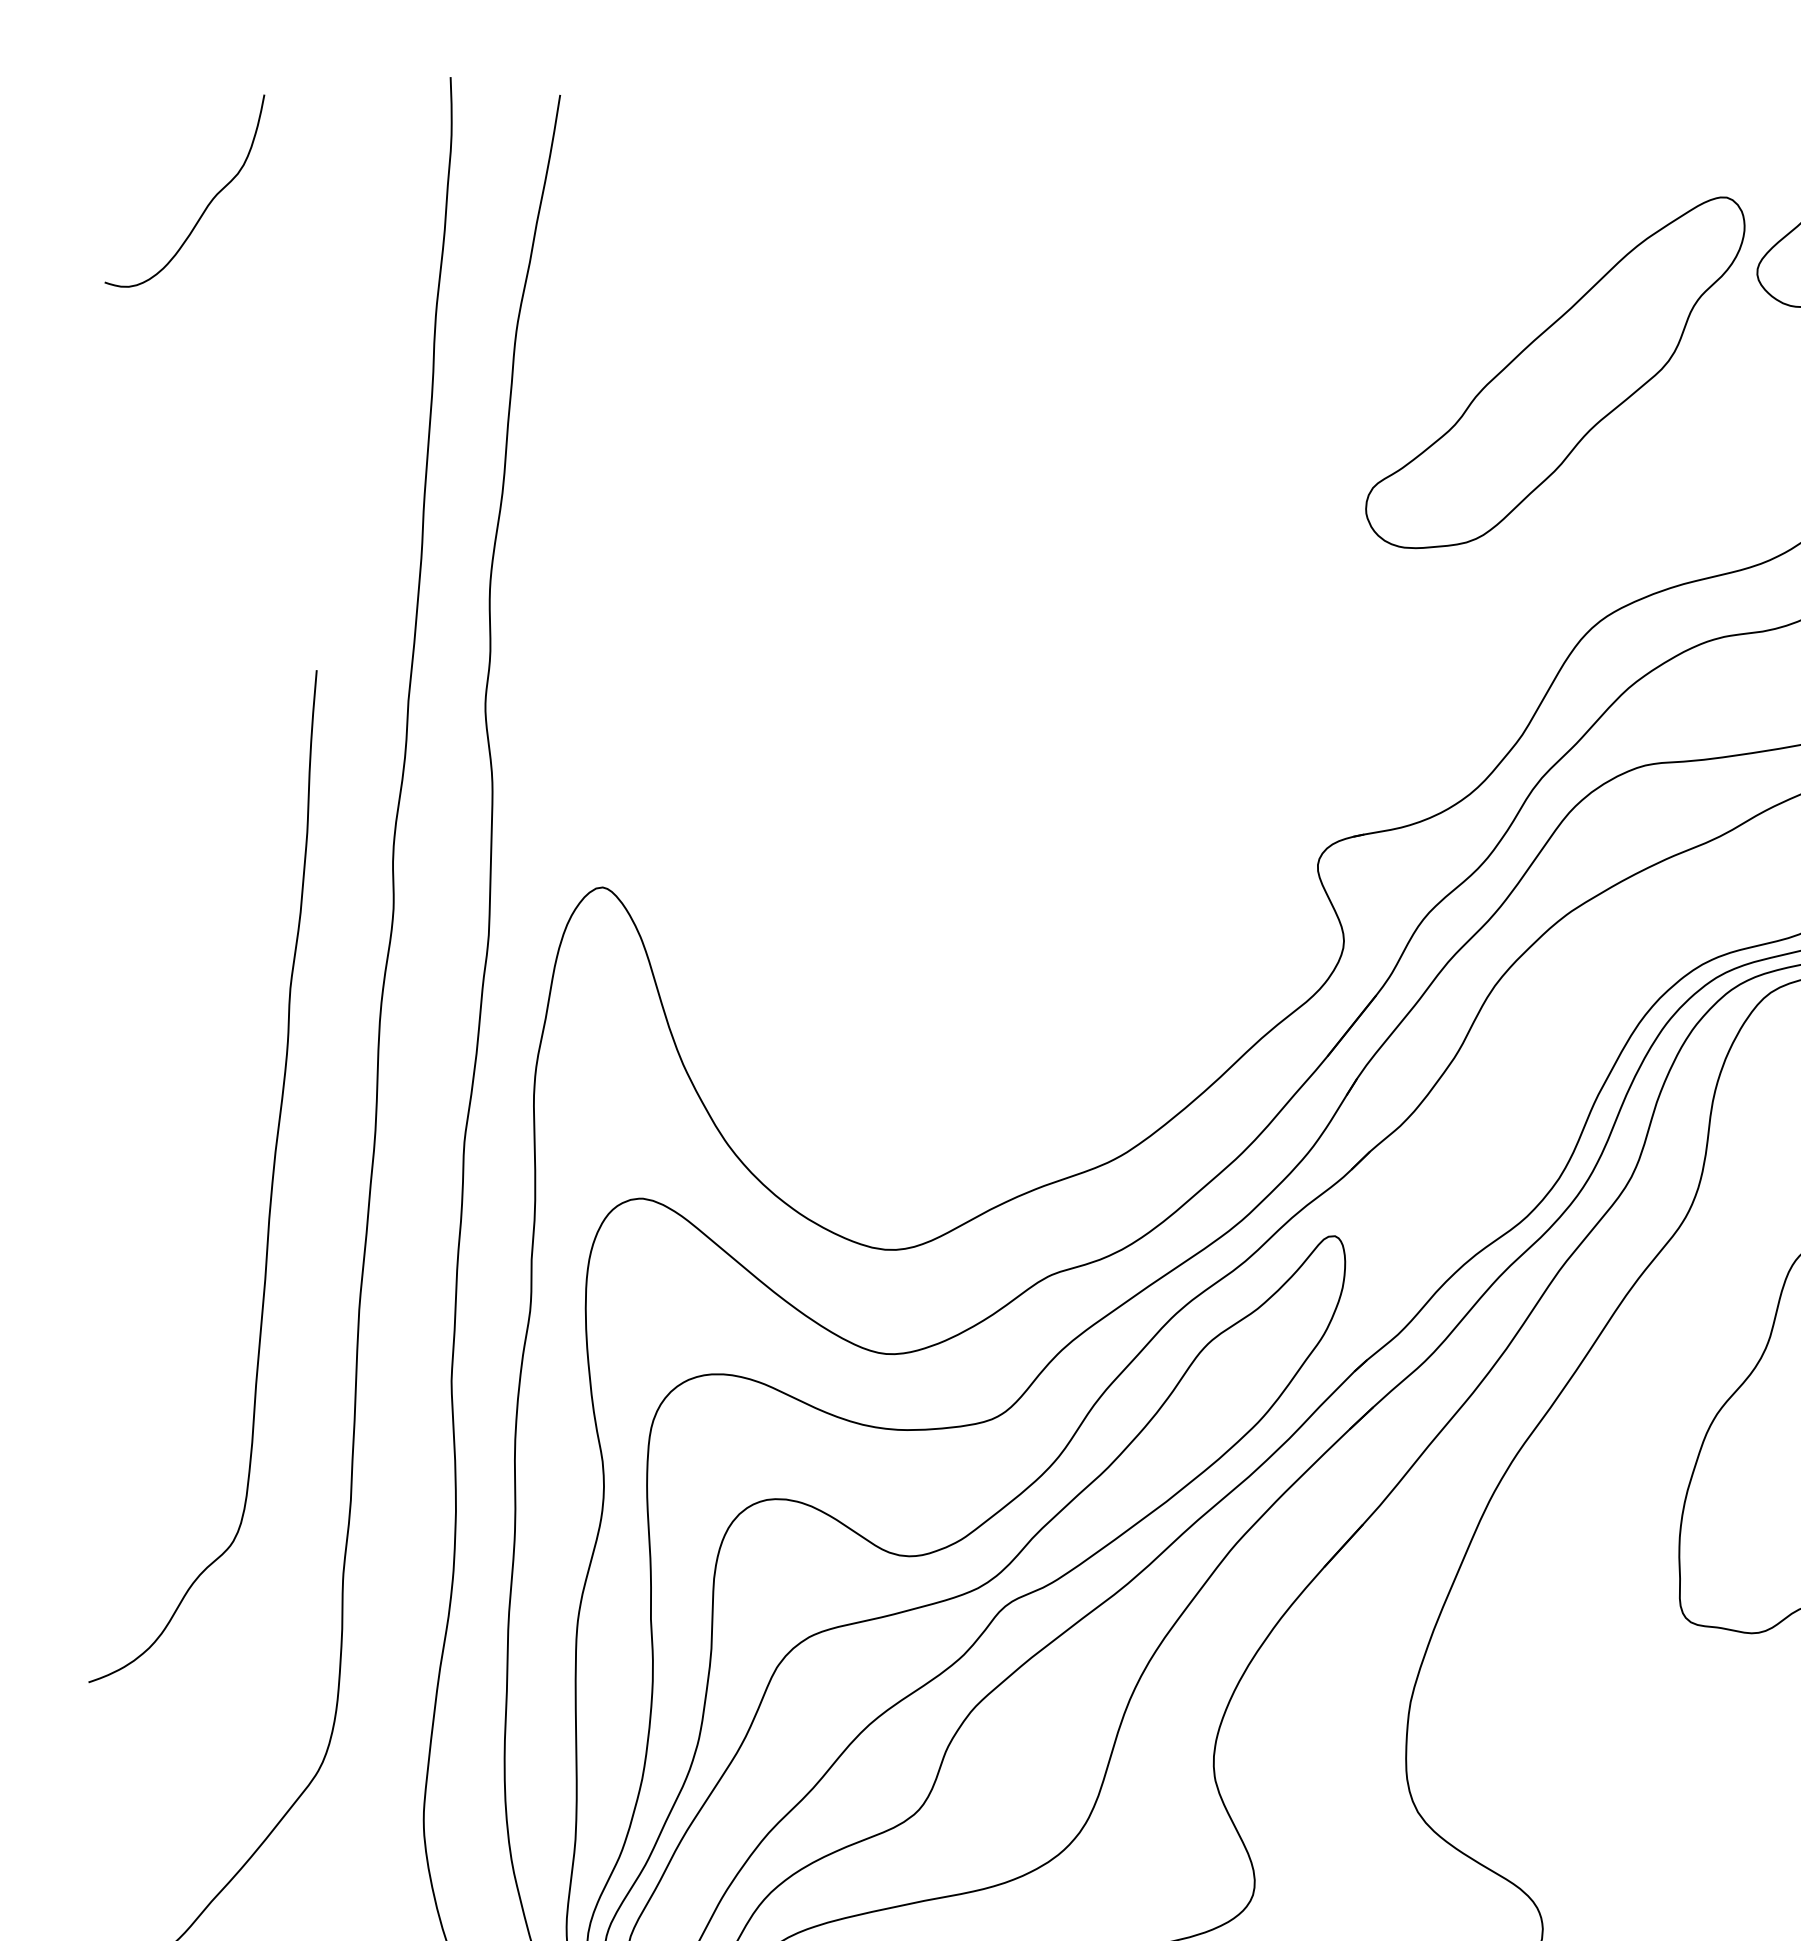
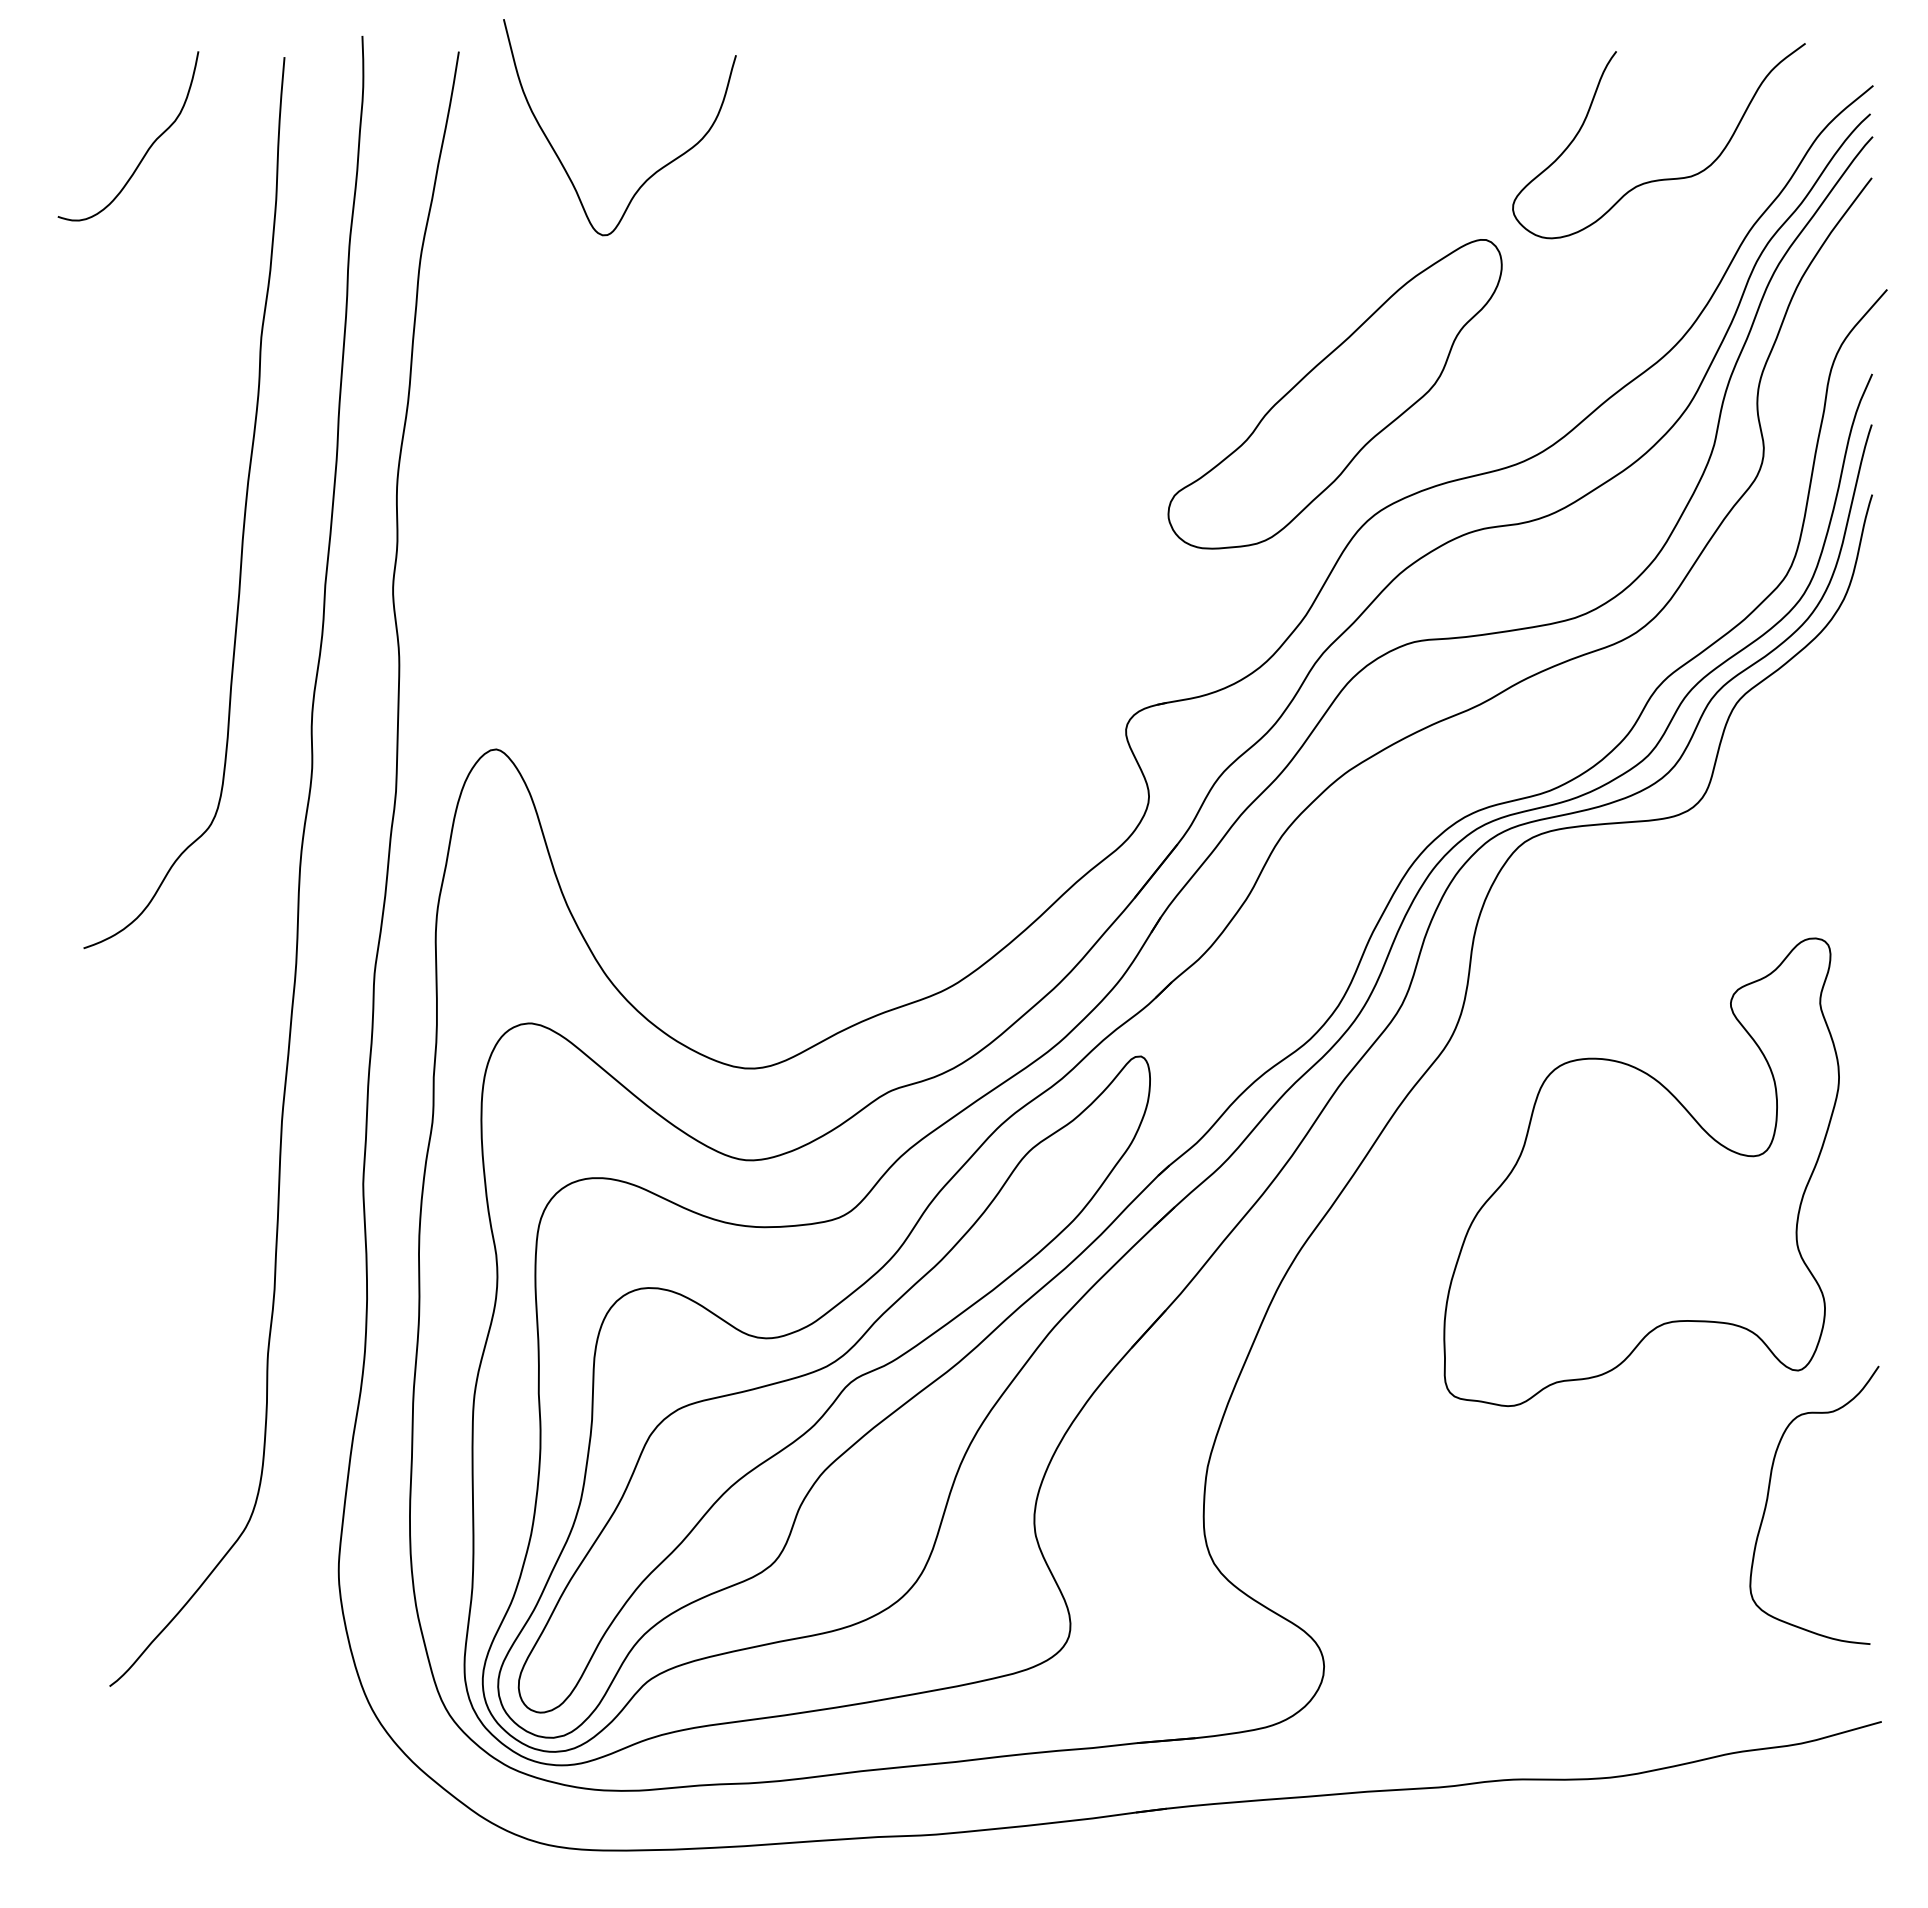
curve: (783, 231) -> (655, 171), added
part: (1554, 373) -> (1334, 394), moved
curve: (271, 1180) -> (244, 506), moved

